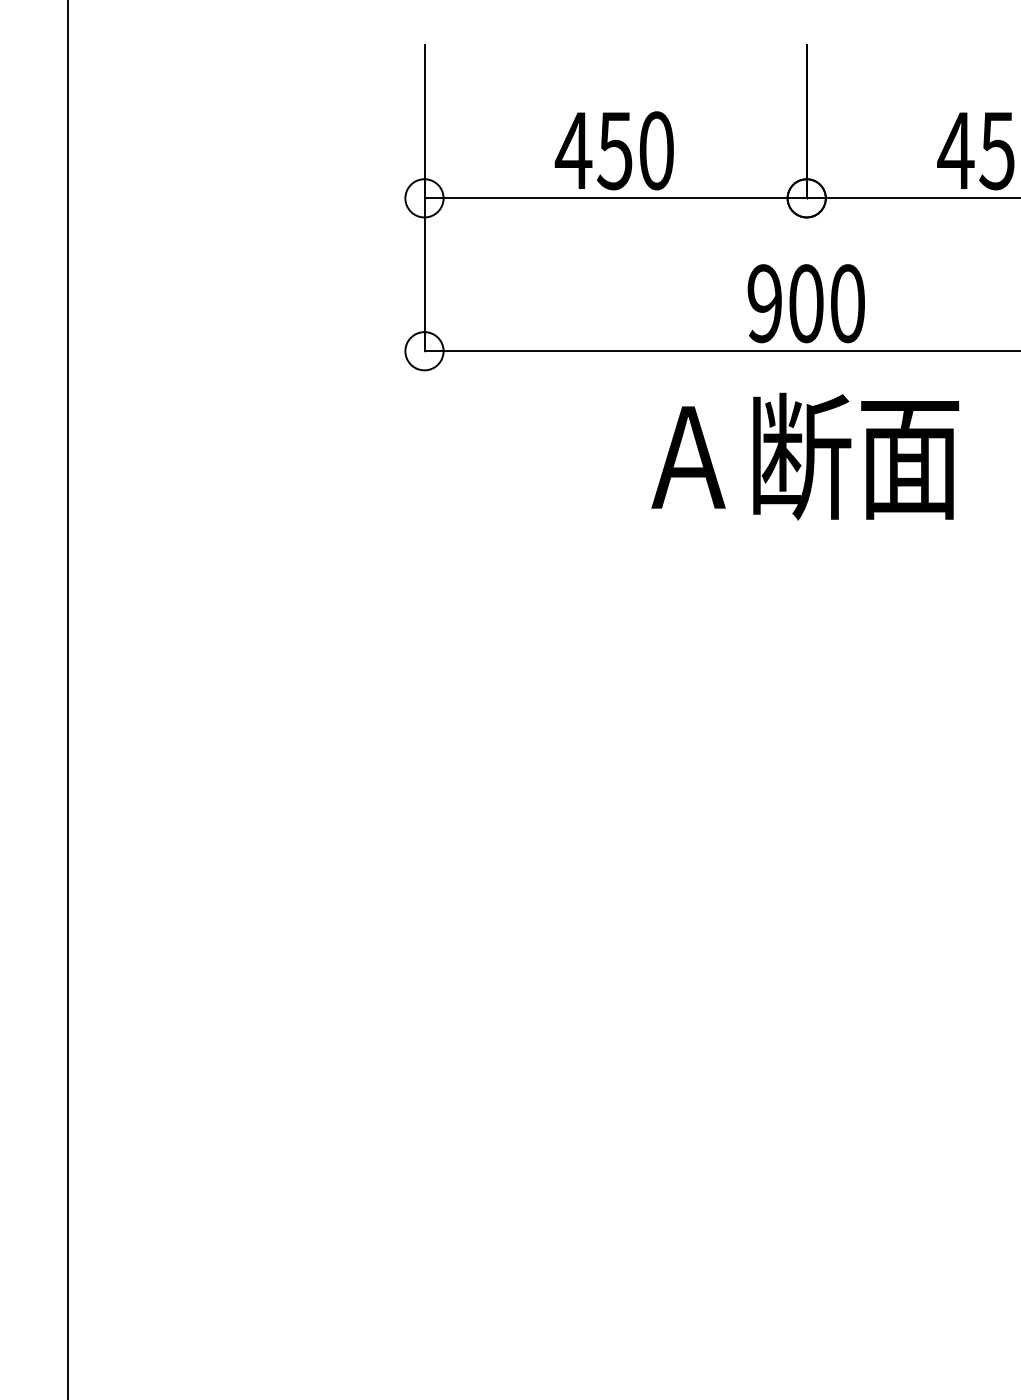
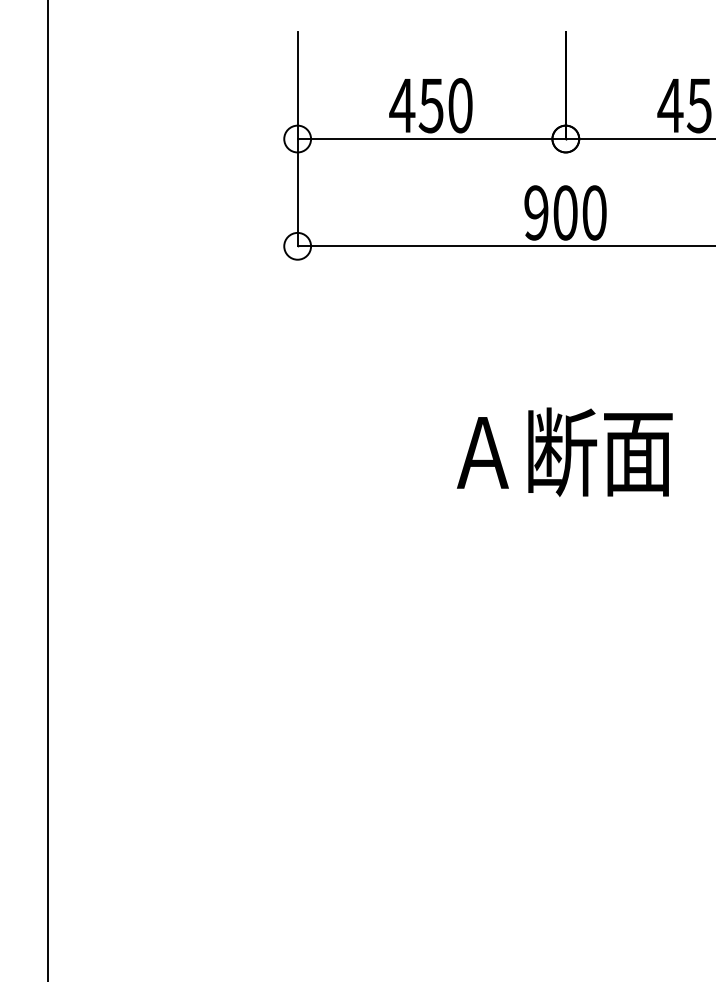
text: (804, 455) -> (564, 451), moved

